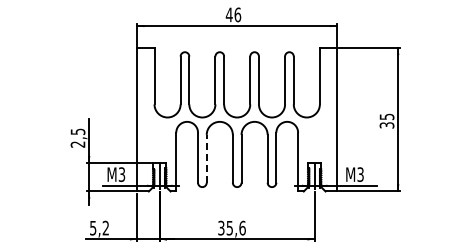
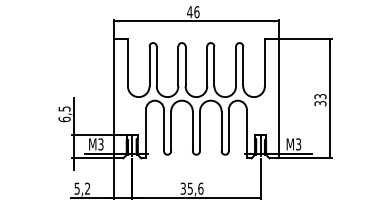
text: (385, 116) -> (319, 96), 35 -> 33
text: (77, 144) -> (64, 119), 2,5 -> 6,5
line: (206, 158) -> (170, 131), dashed -> solid

